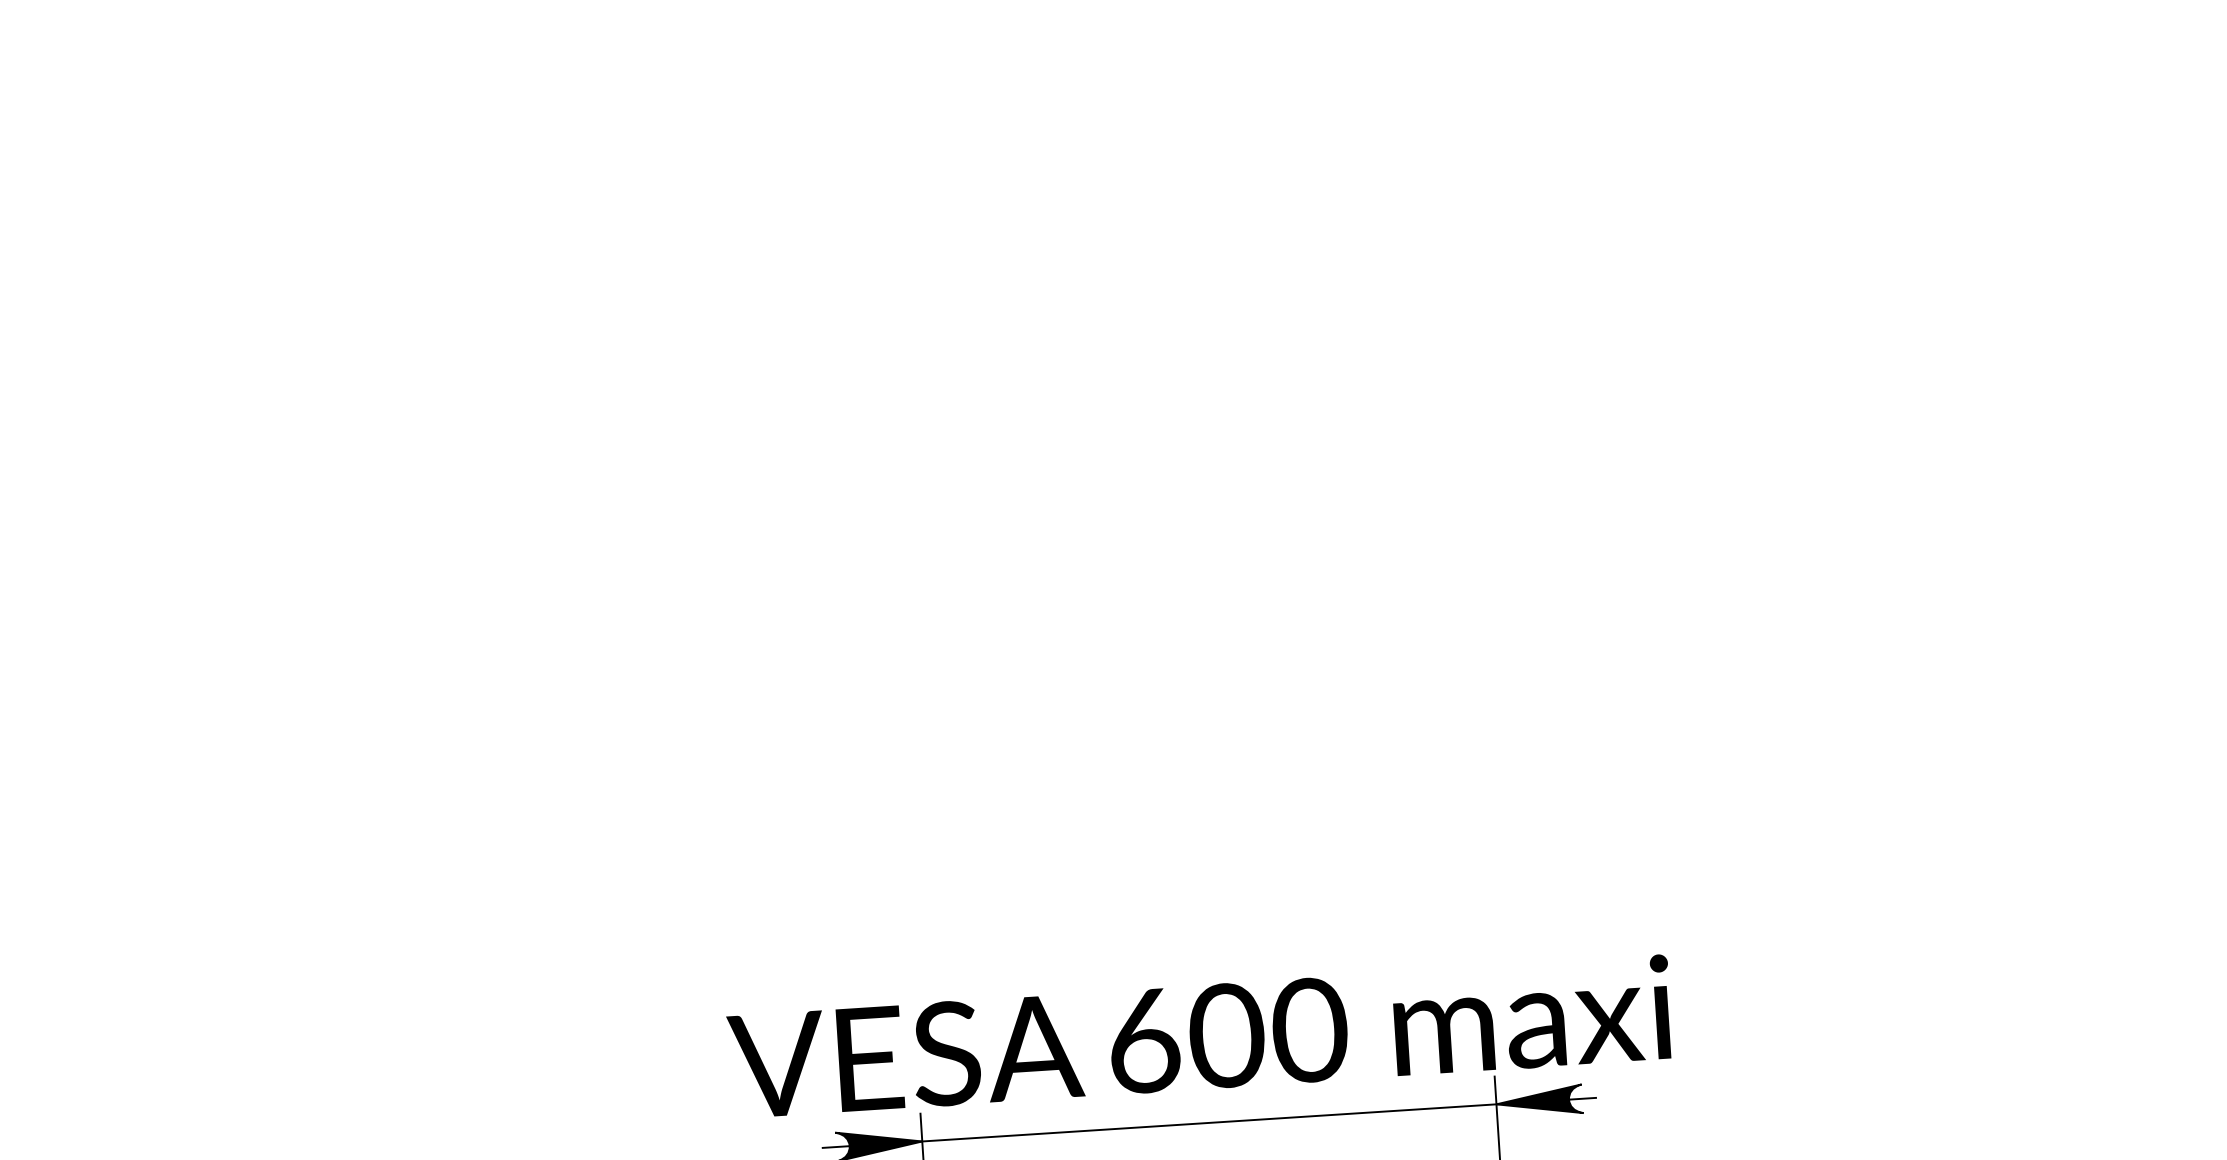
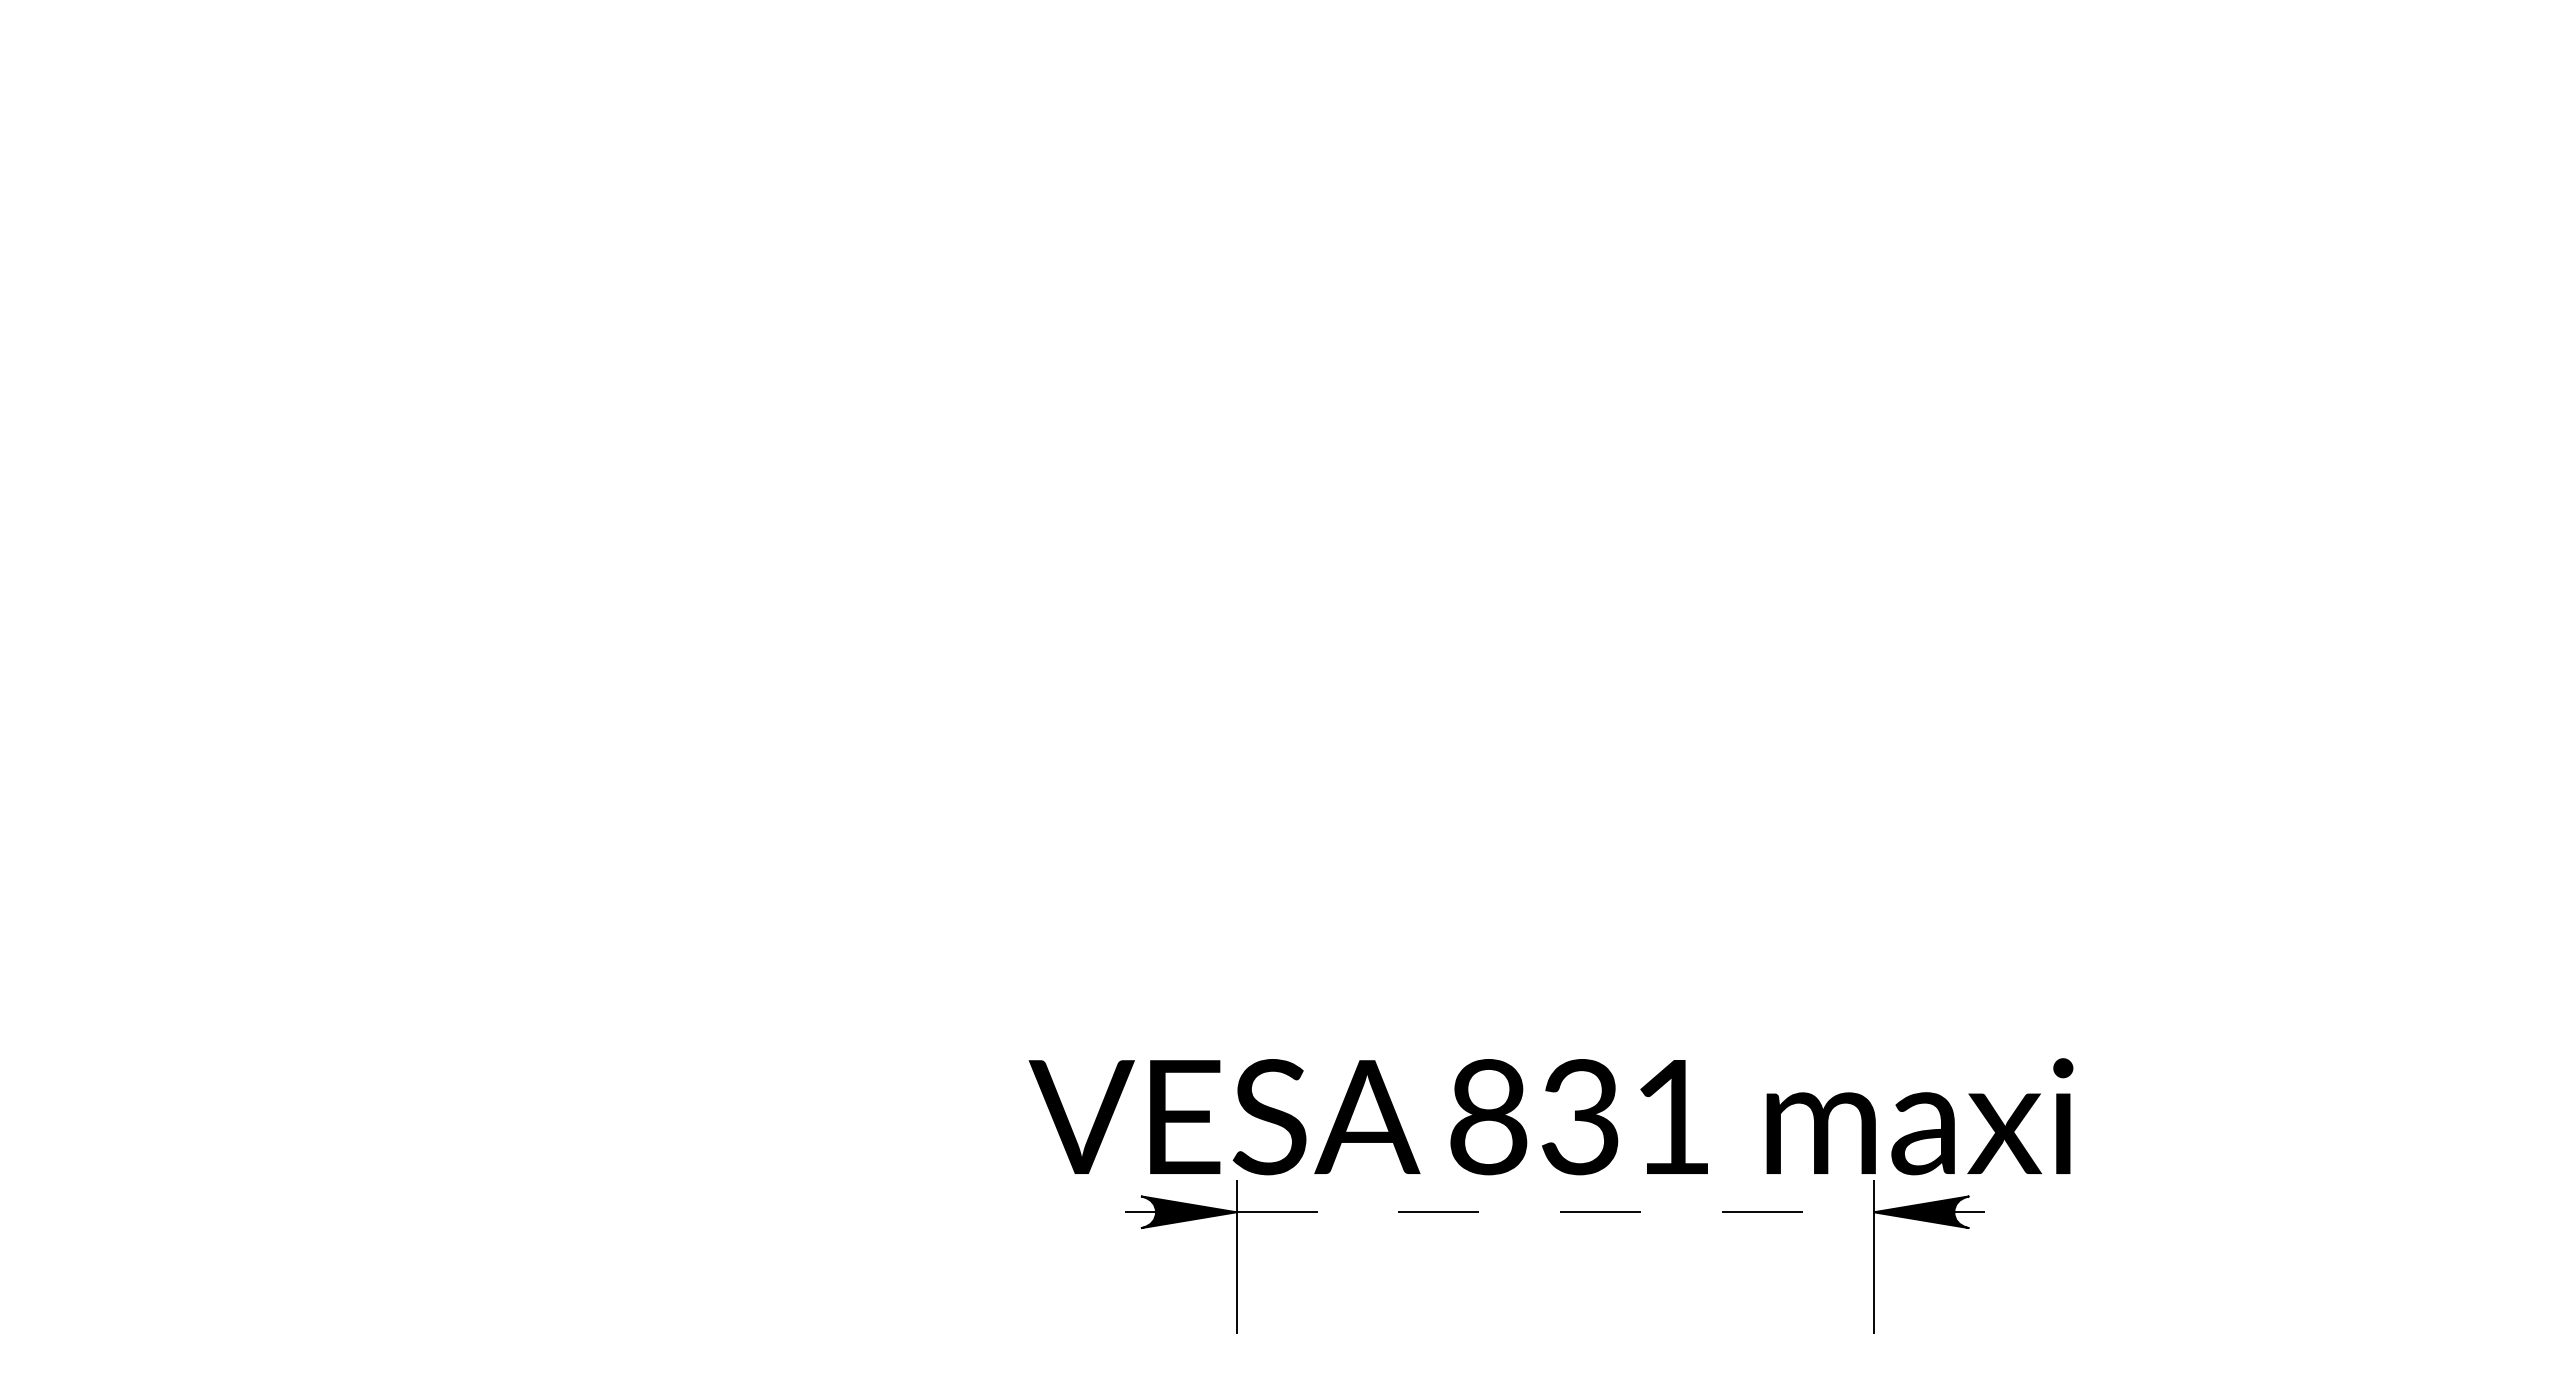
text: (1228, 1035) -> (1582, 1117), 600 -> 831
line: (1209, 1123) -> (1555, 1212), solid -> dashed

